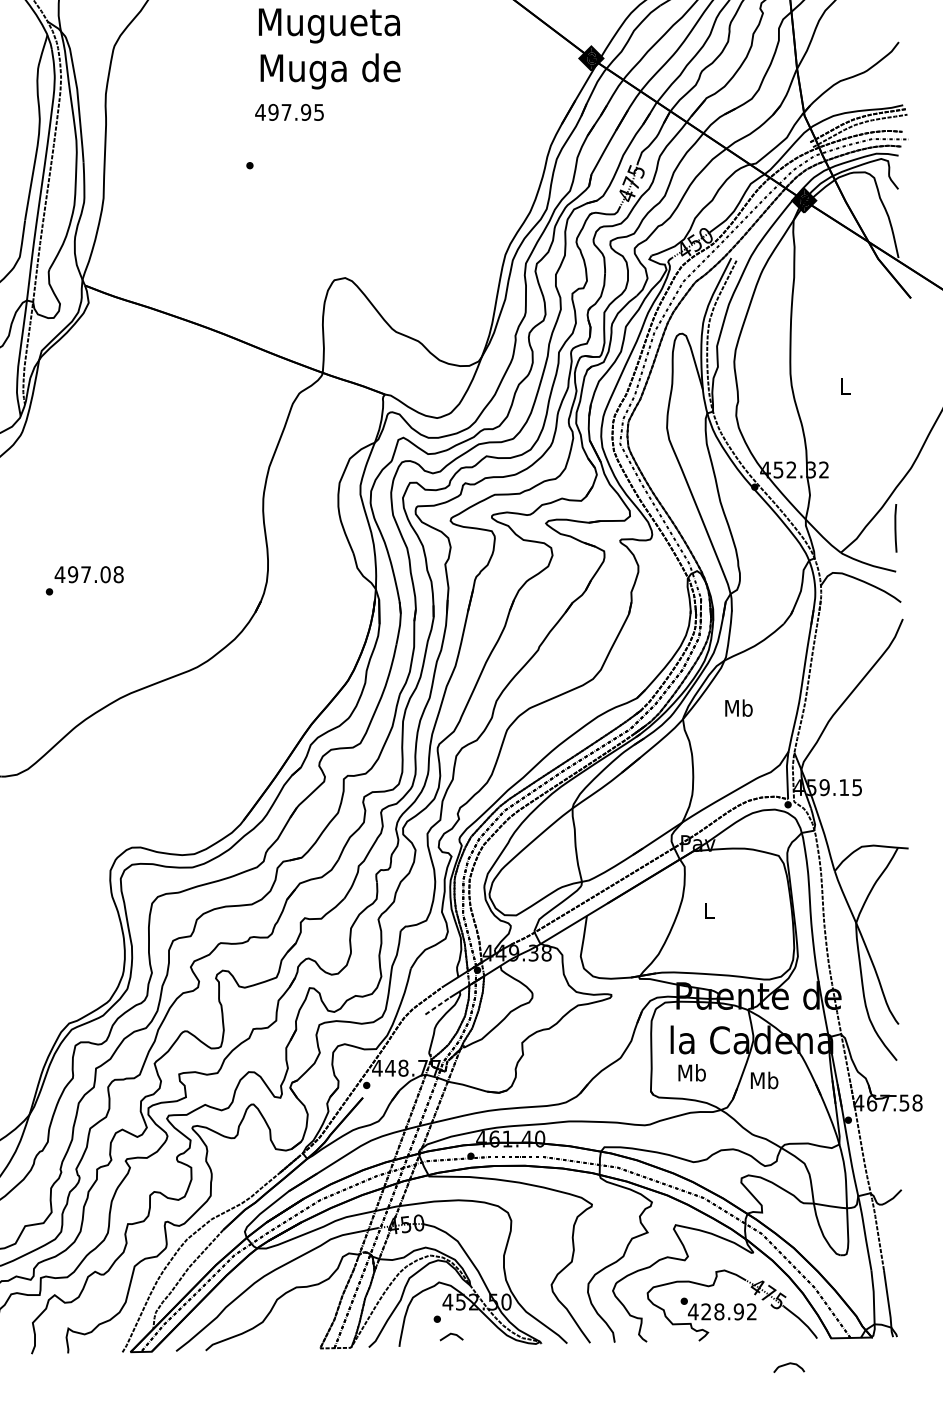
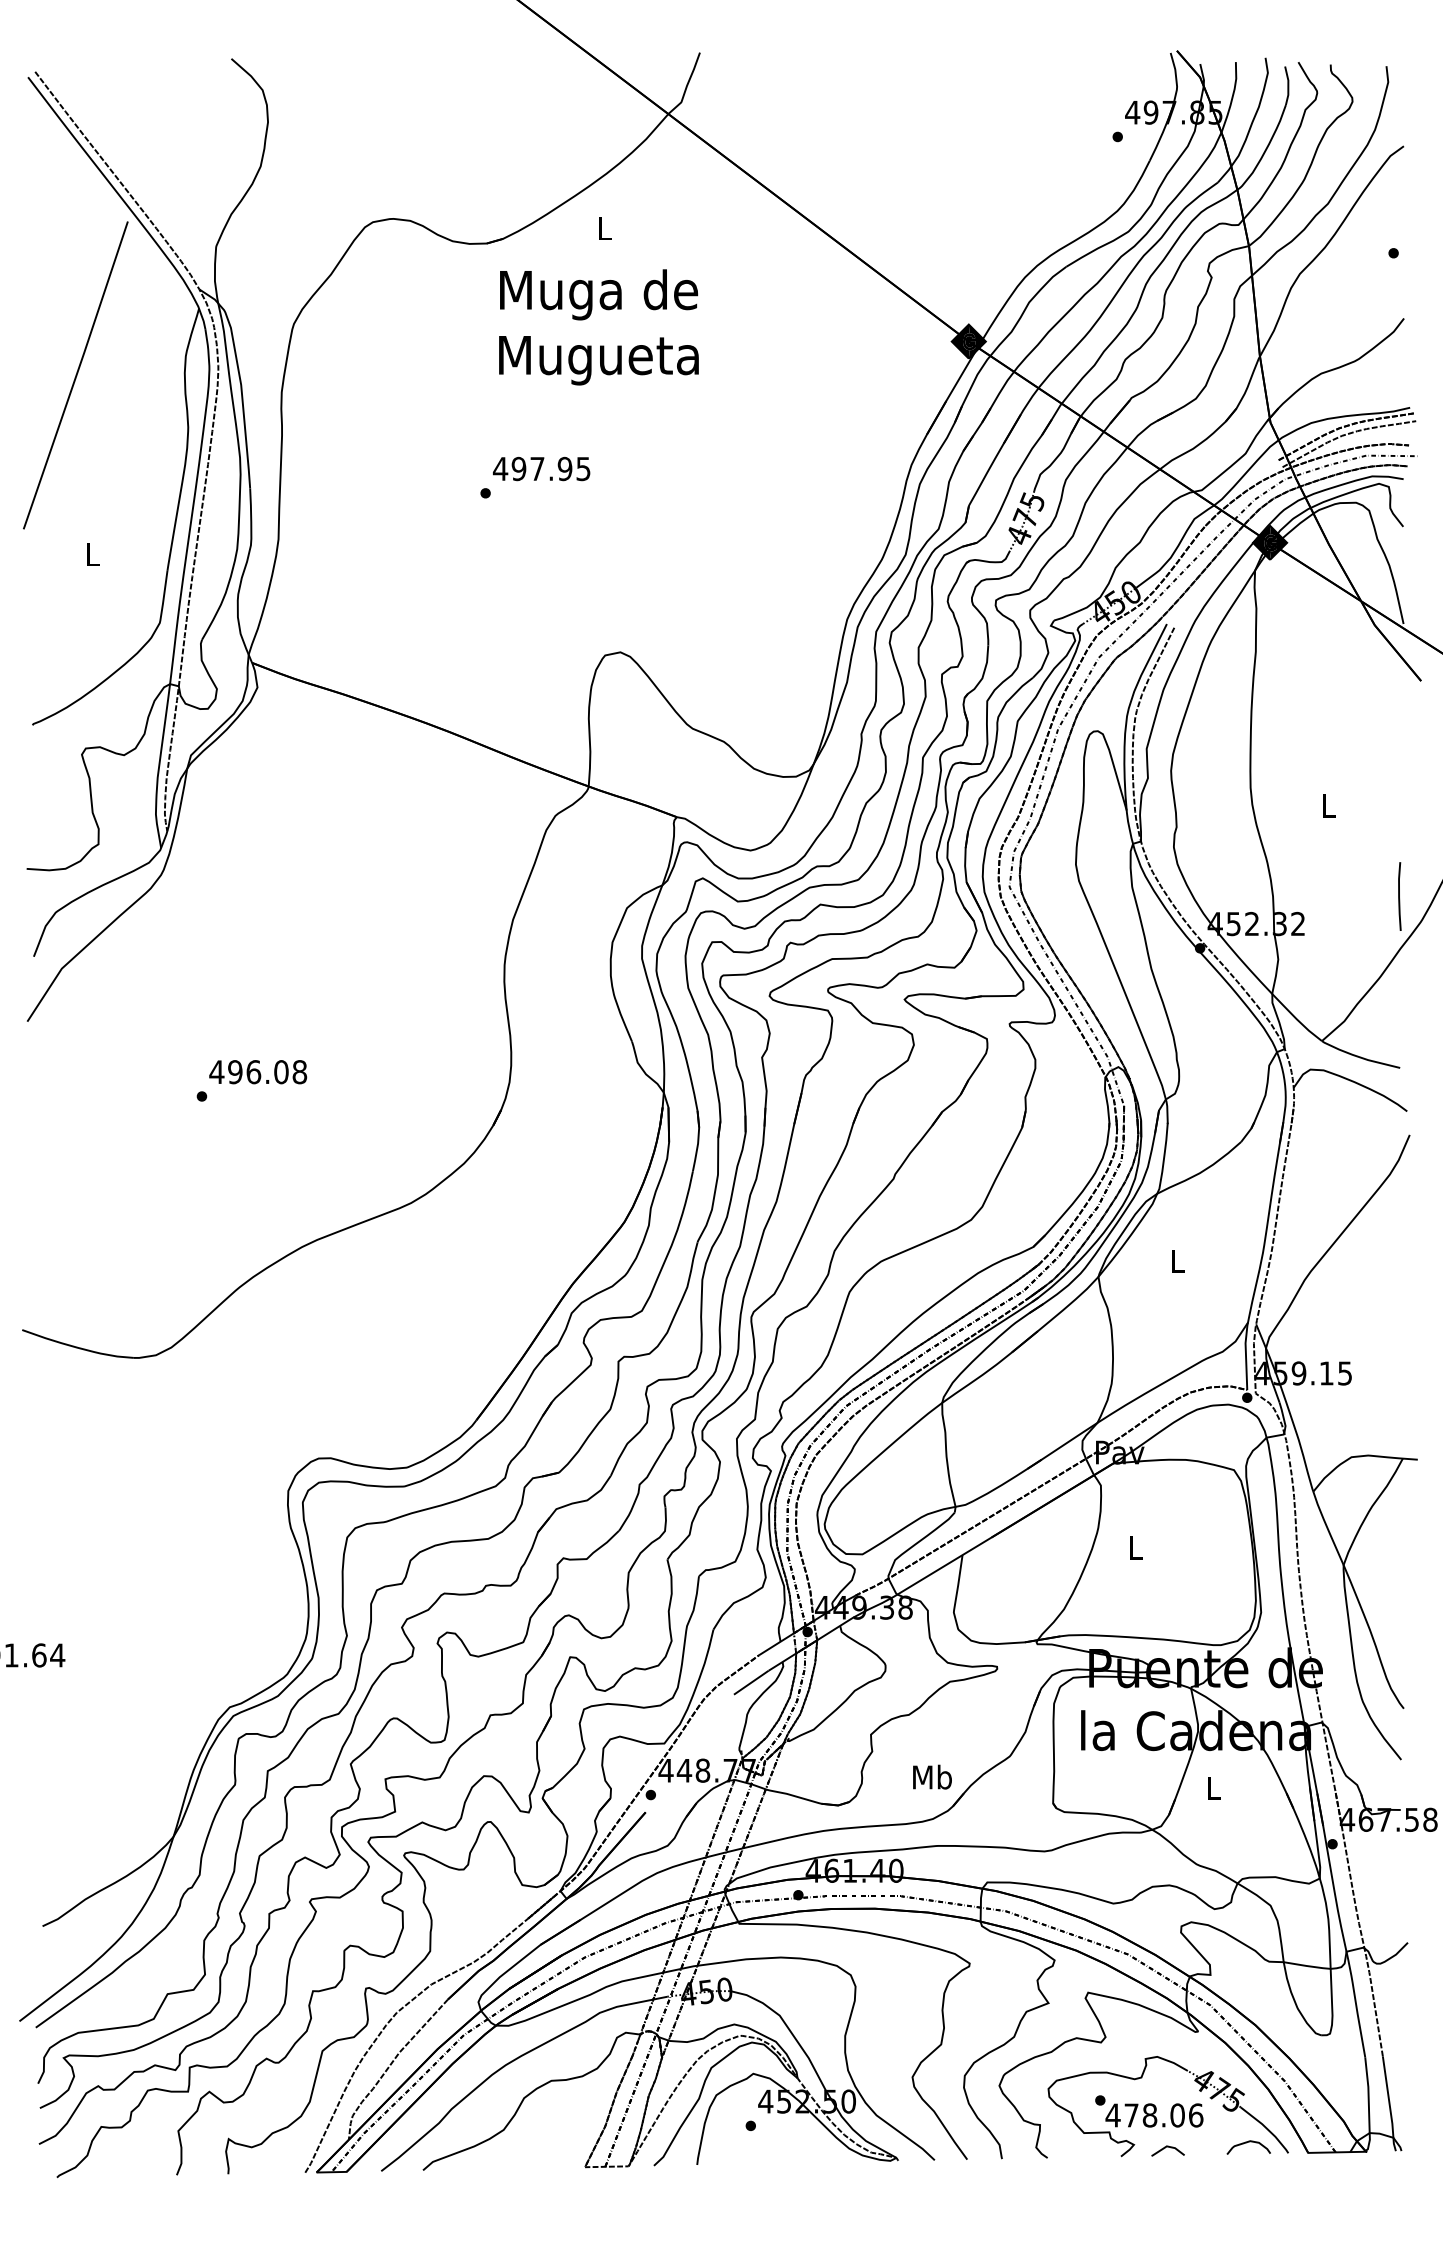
text: (328, 25) -> (597, 294), Mugueta -> Muga de
text: (329, 71) -> (598, 359), Muga de -> Mugueta
text: (289, 112) -> (541, 468), moved
line: (895, 528) -> (1399, 896), moved
text: (85, 574) -> (253, 1072), 497.08 -> 496.08
text: (738, 707) -> (1177, 1260), Mb -> L
line: (437, 1005) -> (751, 1682), dashed -> solid
text: (692, 1072) -> (932, 1776), moved
text: (764, 1080) -> (1213, 1787), Mb -> L
text: (728, 1311) -> (1163, 2115), 428.92 -> 478.06
line: (449, 1335) -> (1165, 2148), moved
curve: (787, 1364) -> (1246, 2143), moved

